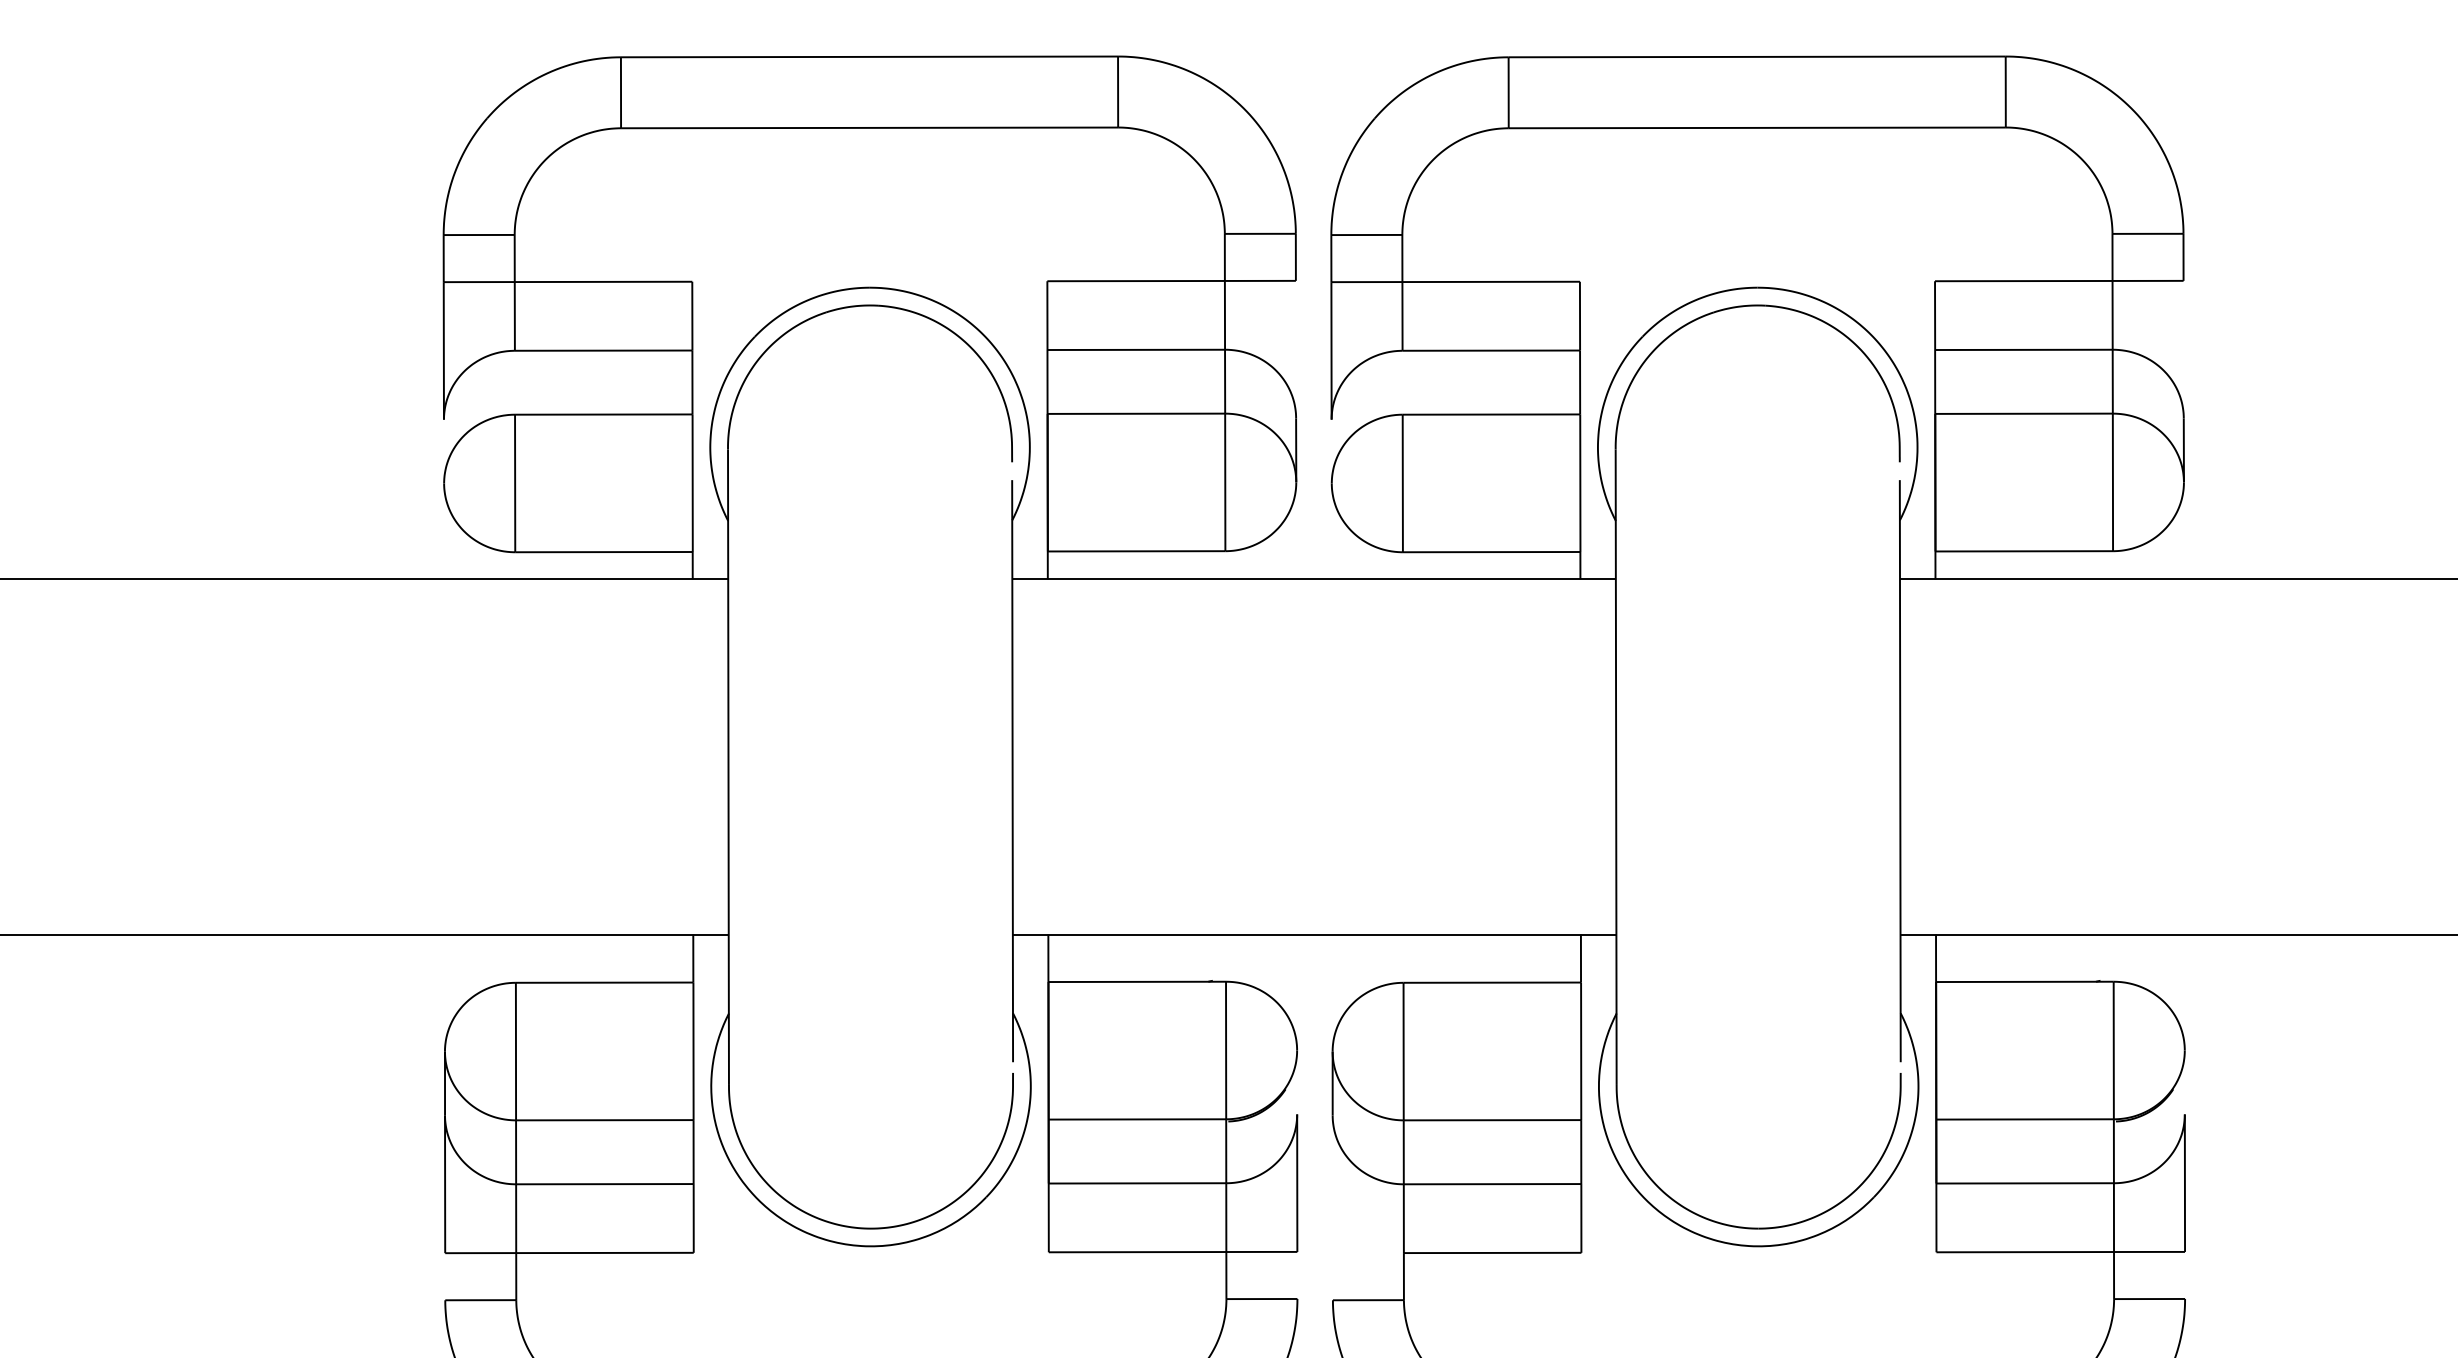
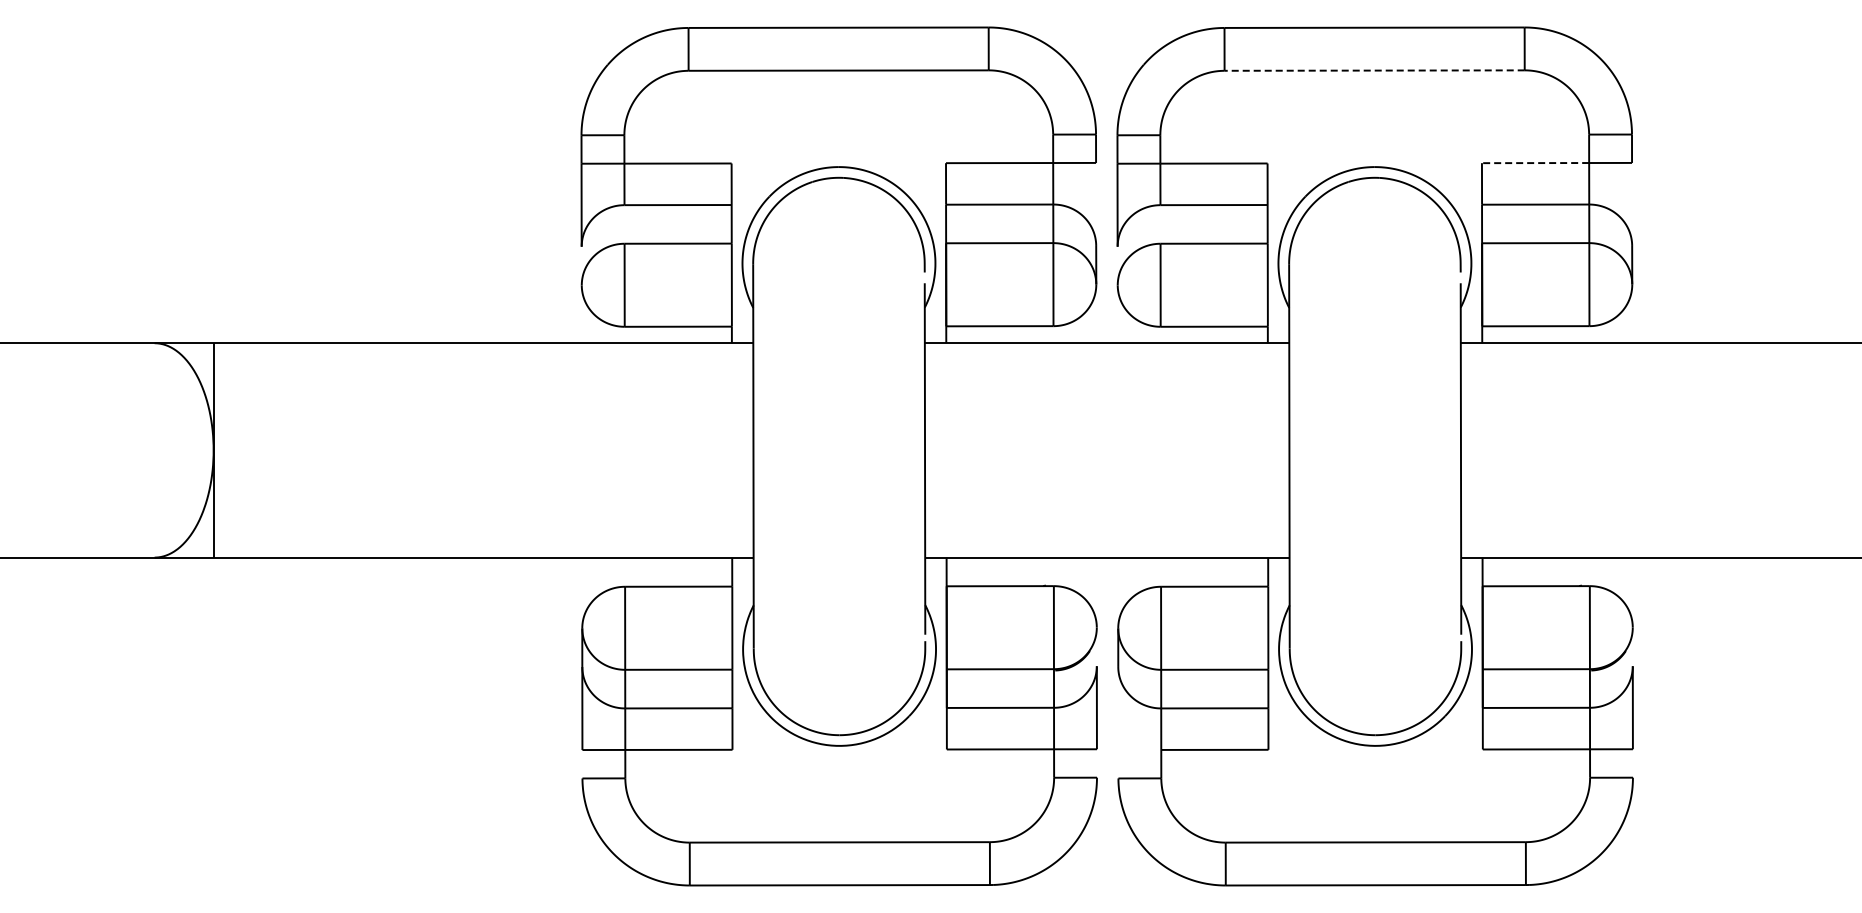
line: (1757, 127) -> (1374, 70), solid -> dashed
line: (2023, 281) -> (1535, 163), solid -> dashed

